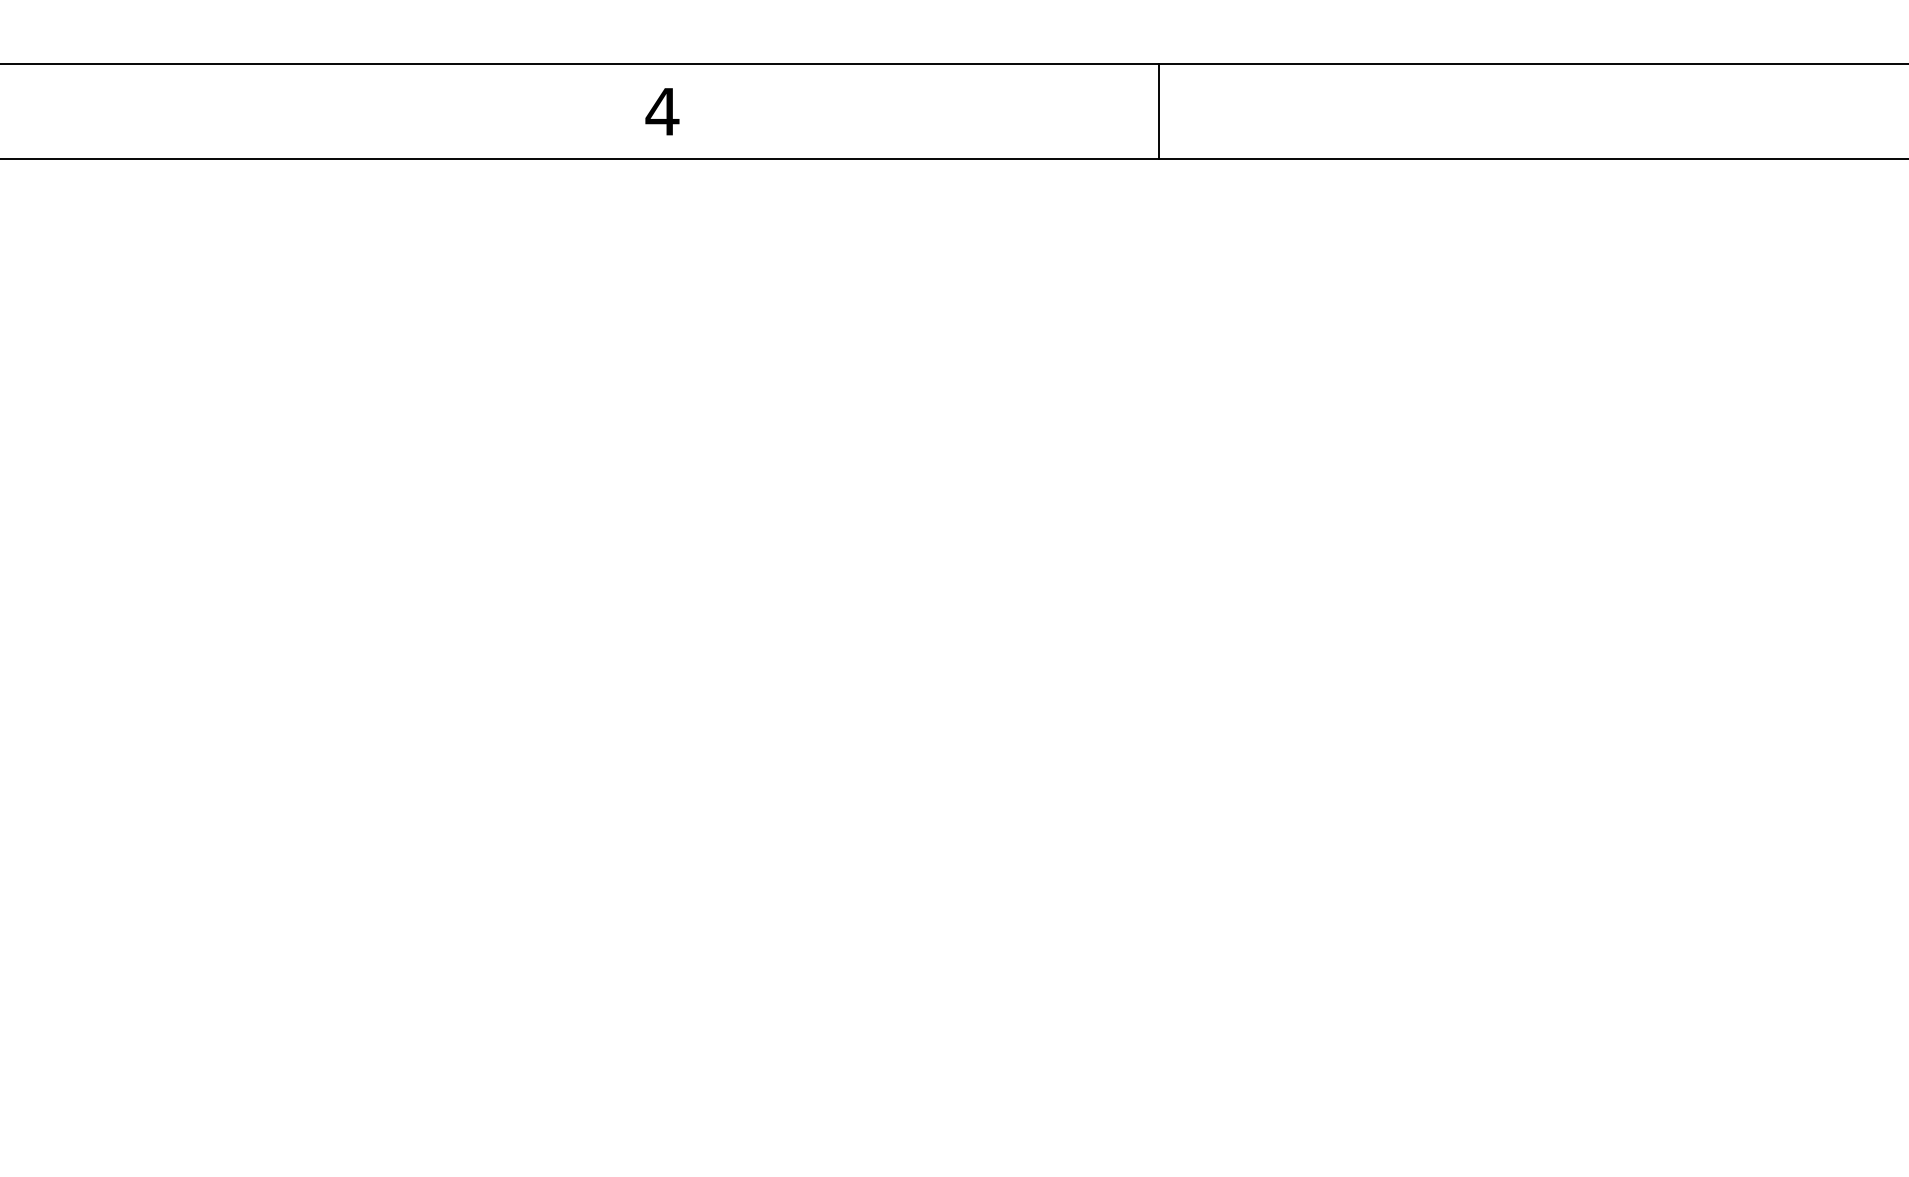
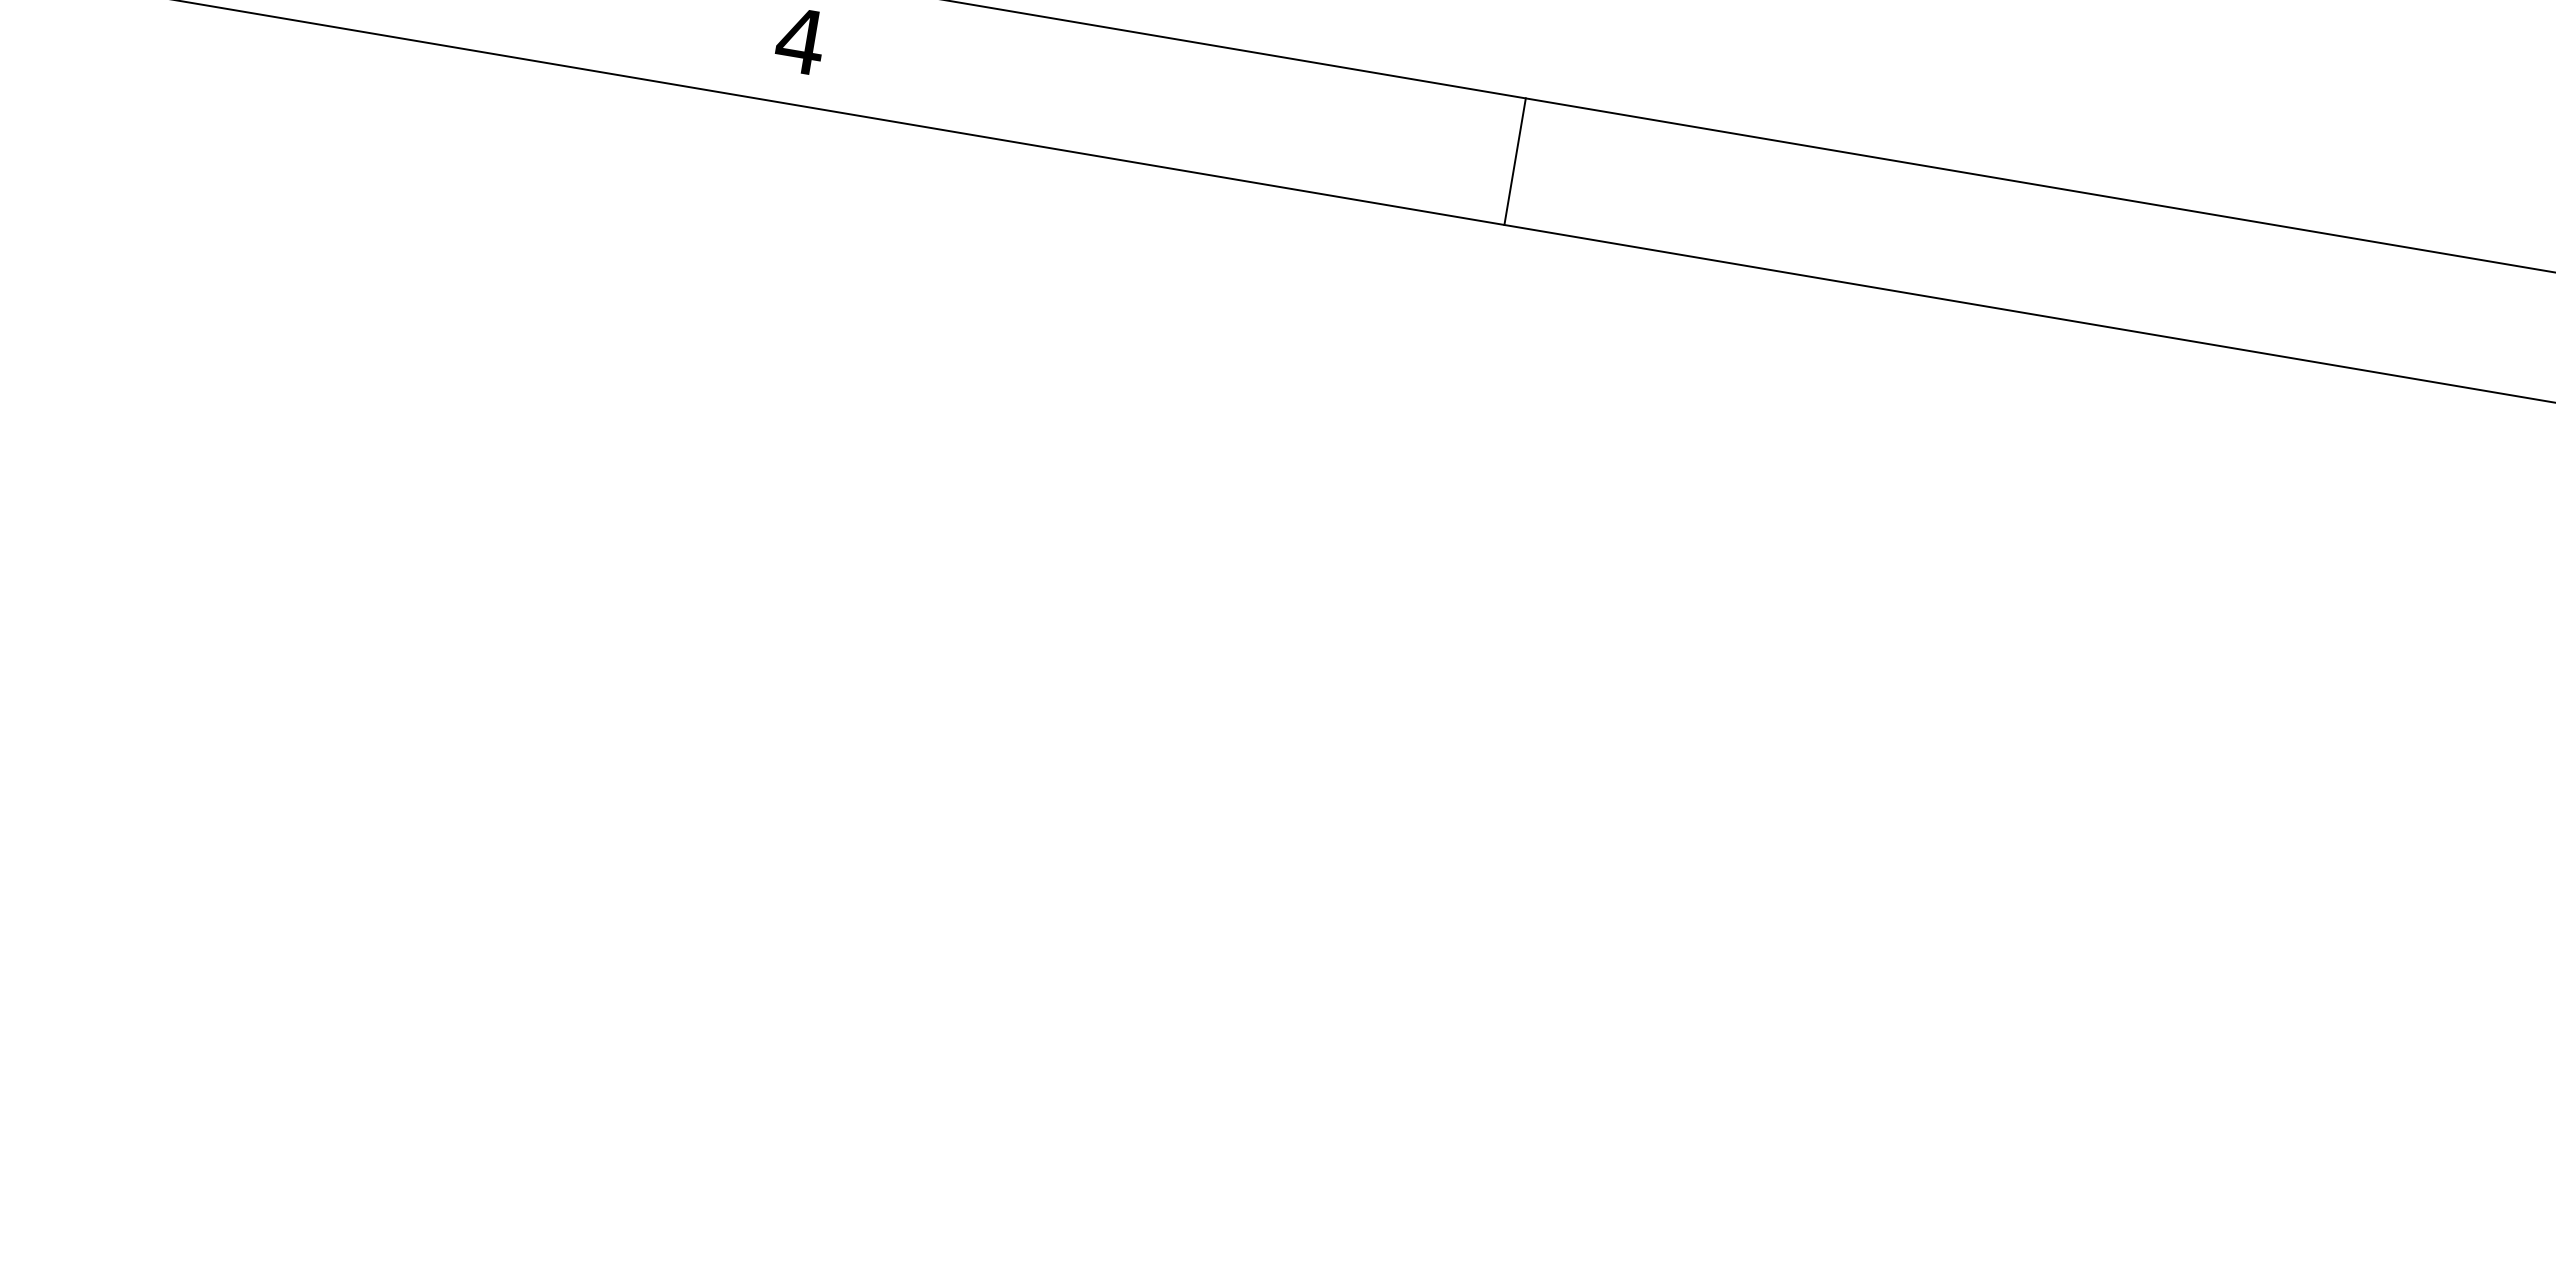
line: (1158, 111) -> (1514, 161), moved

